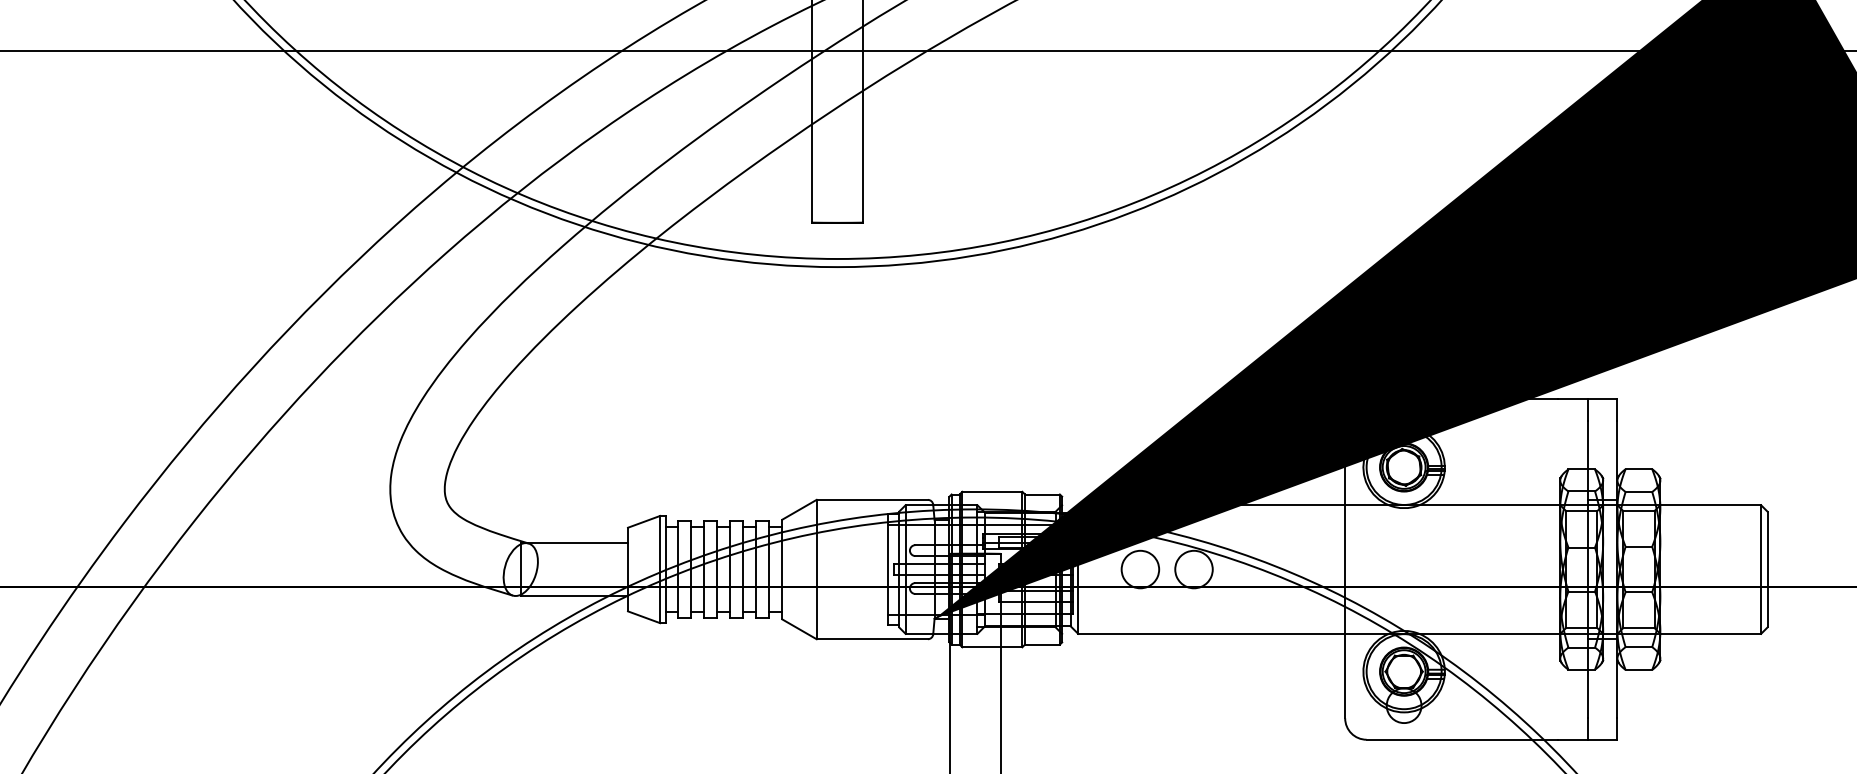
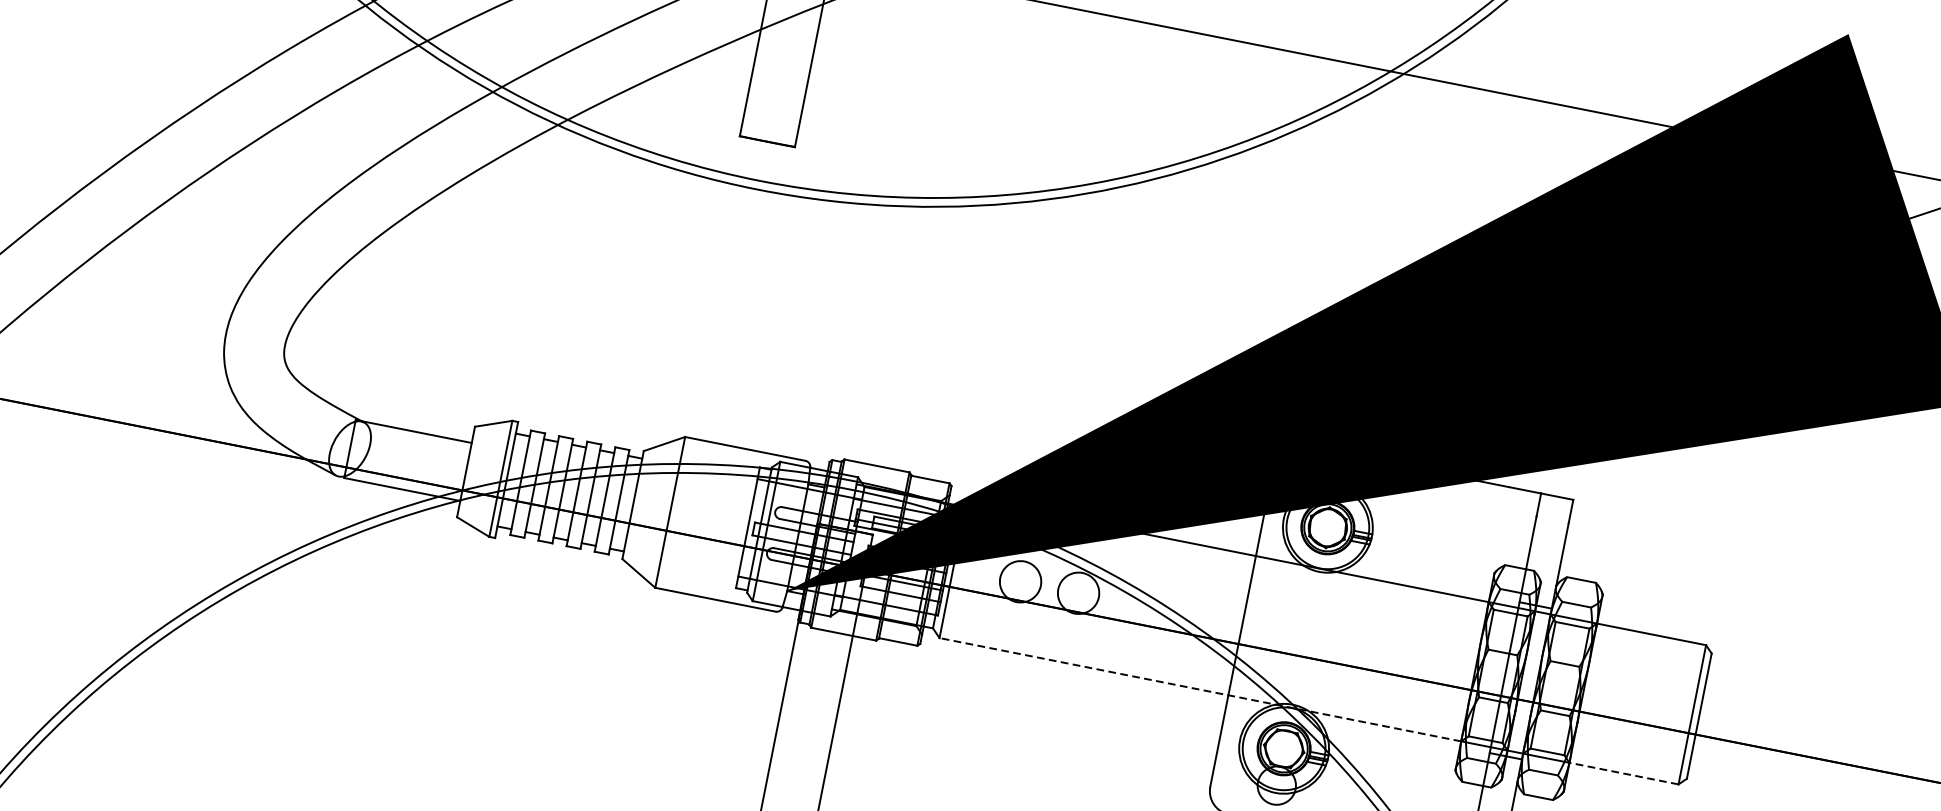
line: (1318, 633) -> (1199, 689), solid -> dashed
line: (1710, 633) -> (1623, 773), solid -> dashed

